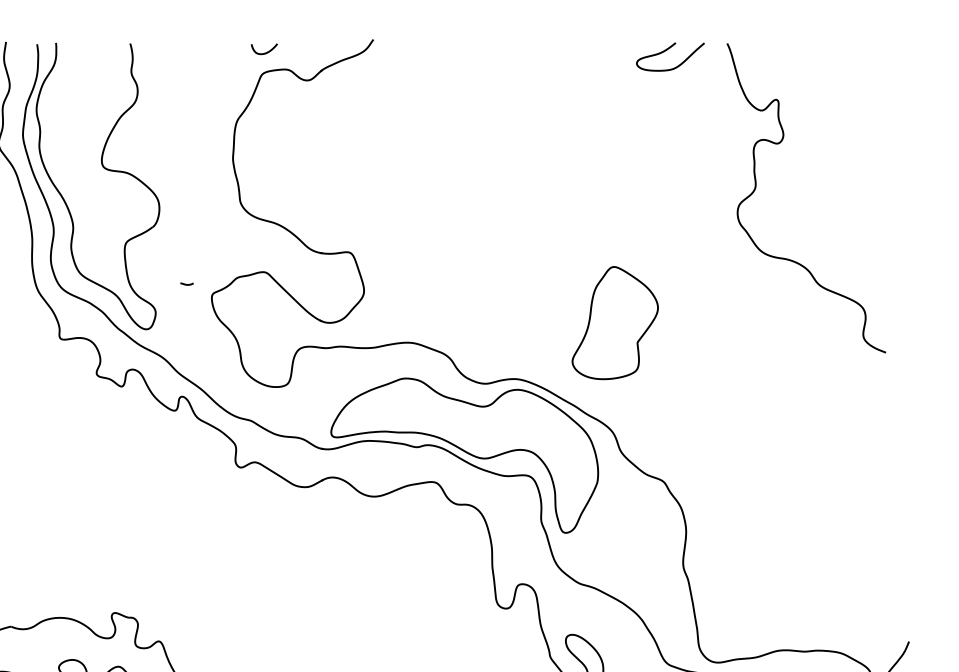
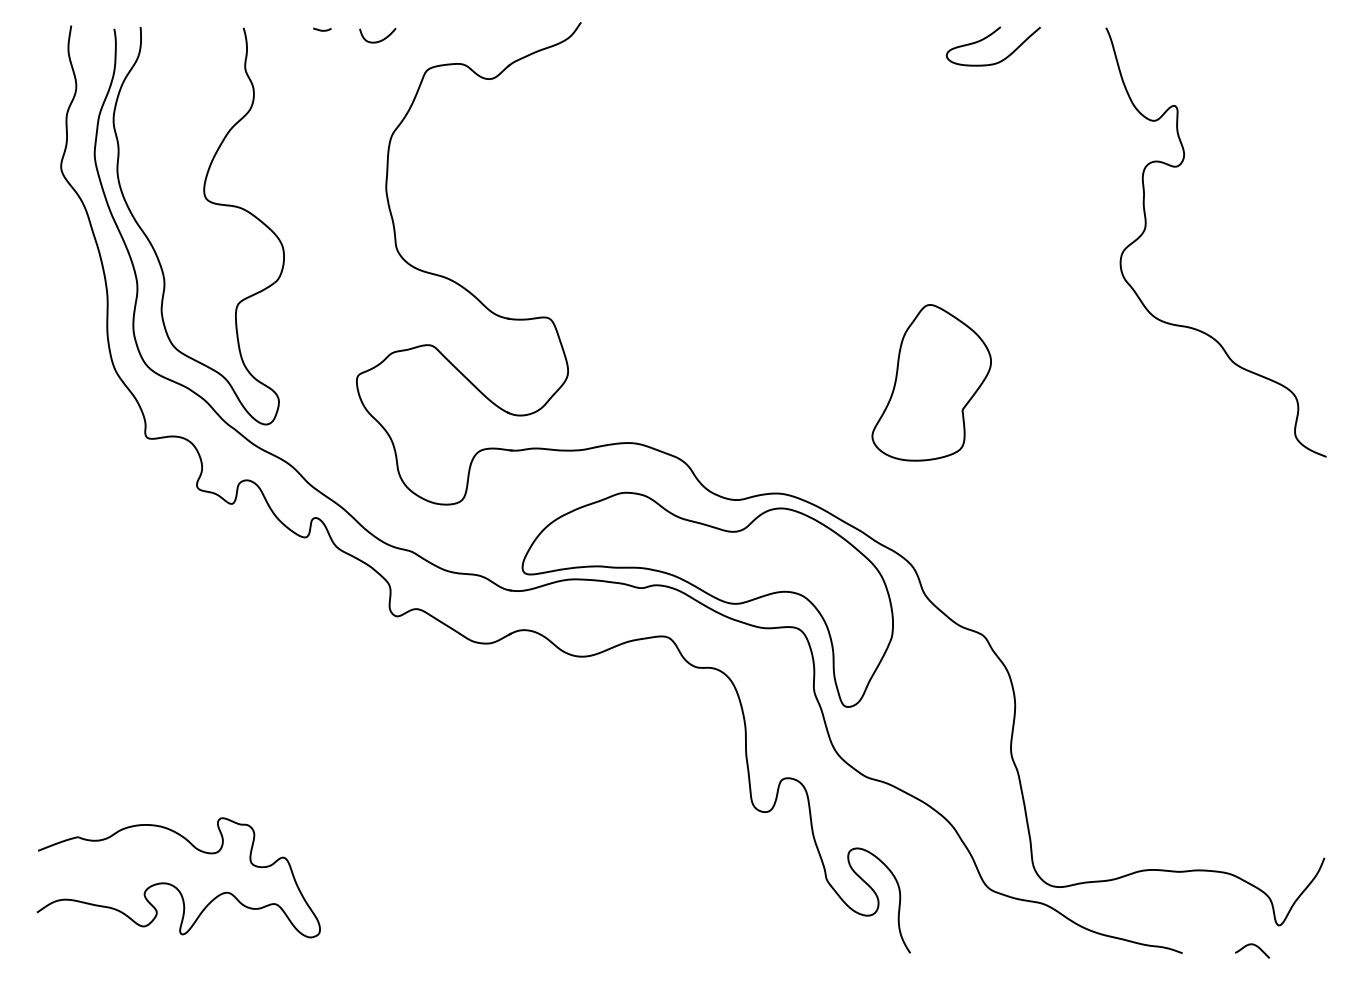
curve: (264, 52) -> (378, 40), moved
curve: (756, 187) -> (1146, 227), moved
curve: (187, 283) -> (322, 29), moved
part: (615, 322) -> (931, 382), moved

